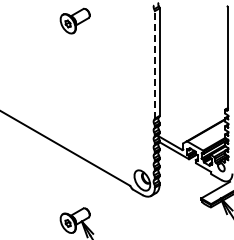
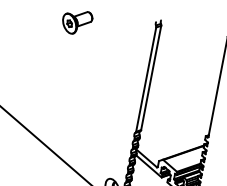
line: (154, 64) -> (145, 79), dashed -> solid

